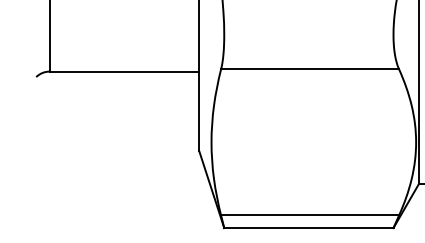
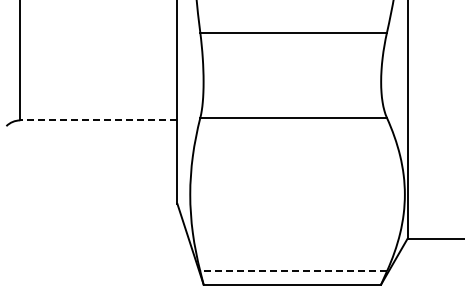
line: (124, 71) -> (98, 120), solid -> dashed
line: (309, 215) -> (293, 271), solid -> dashed

